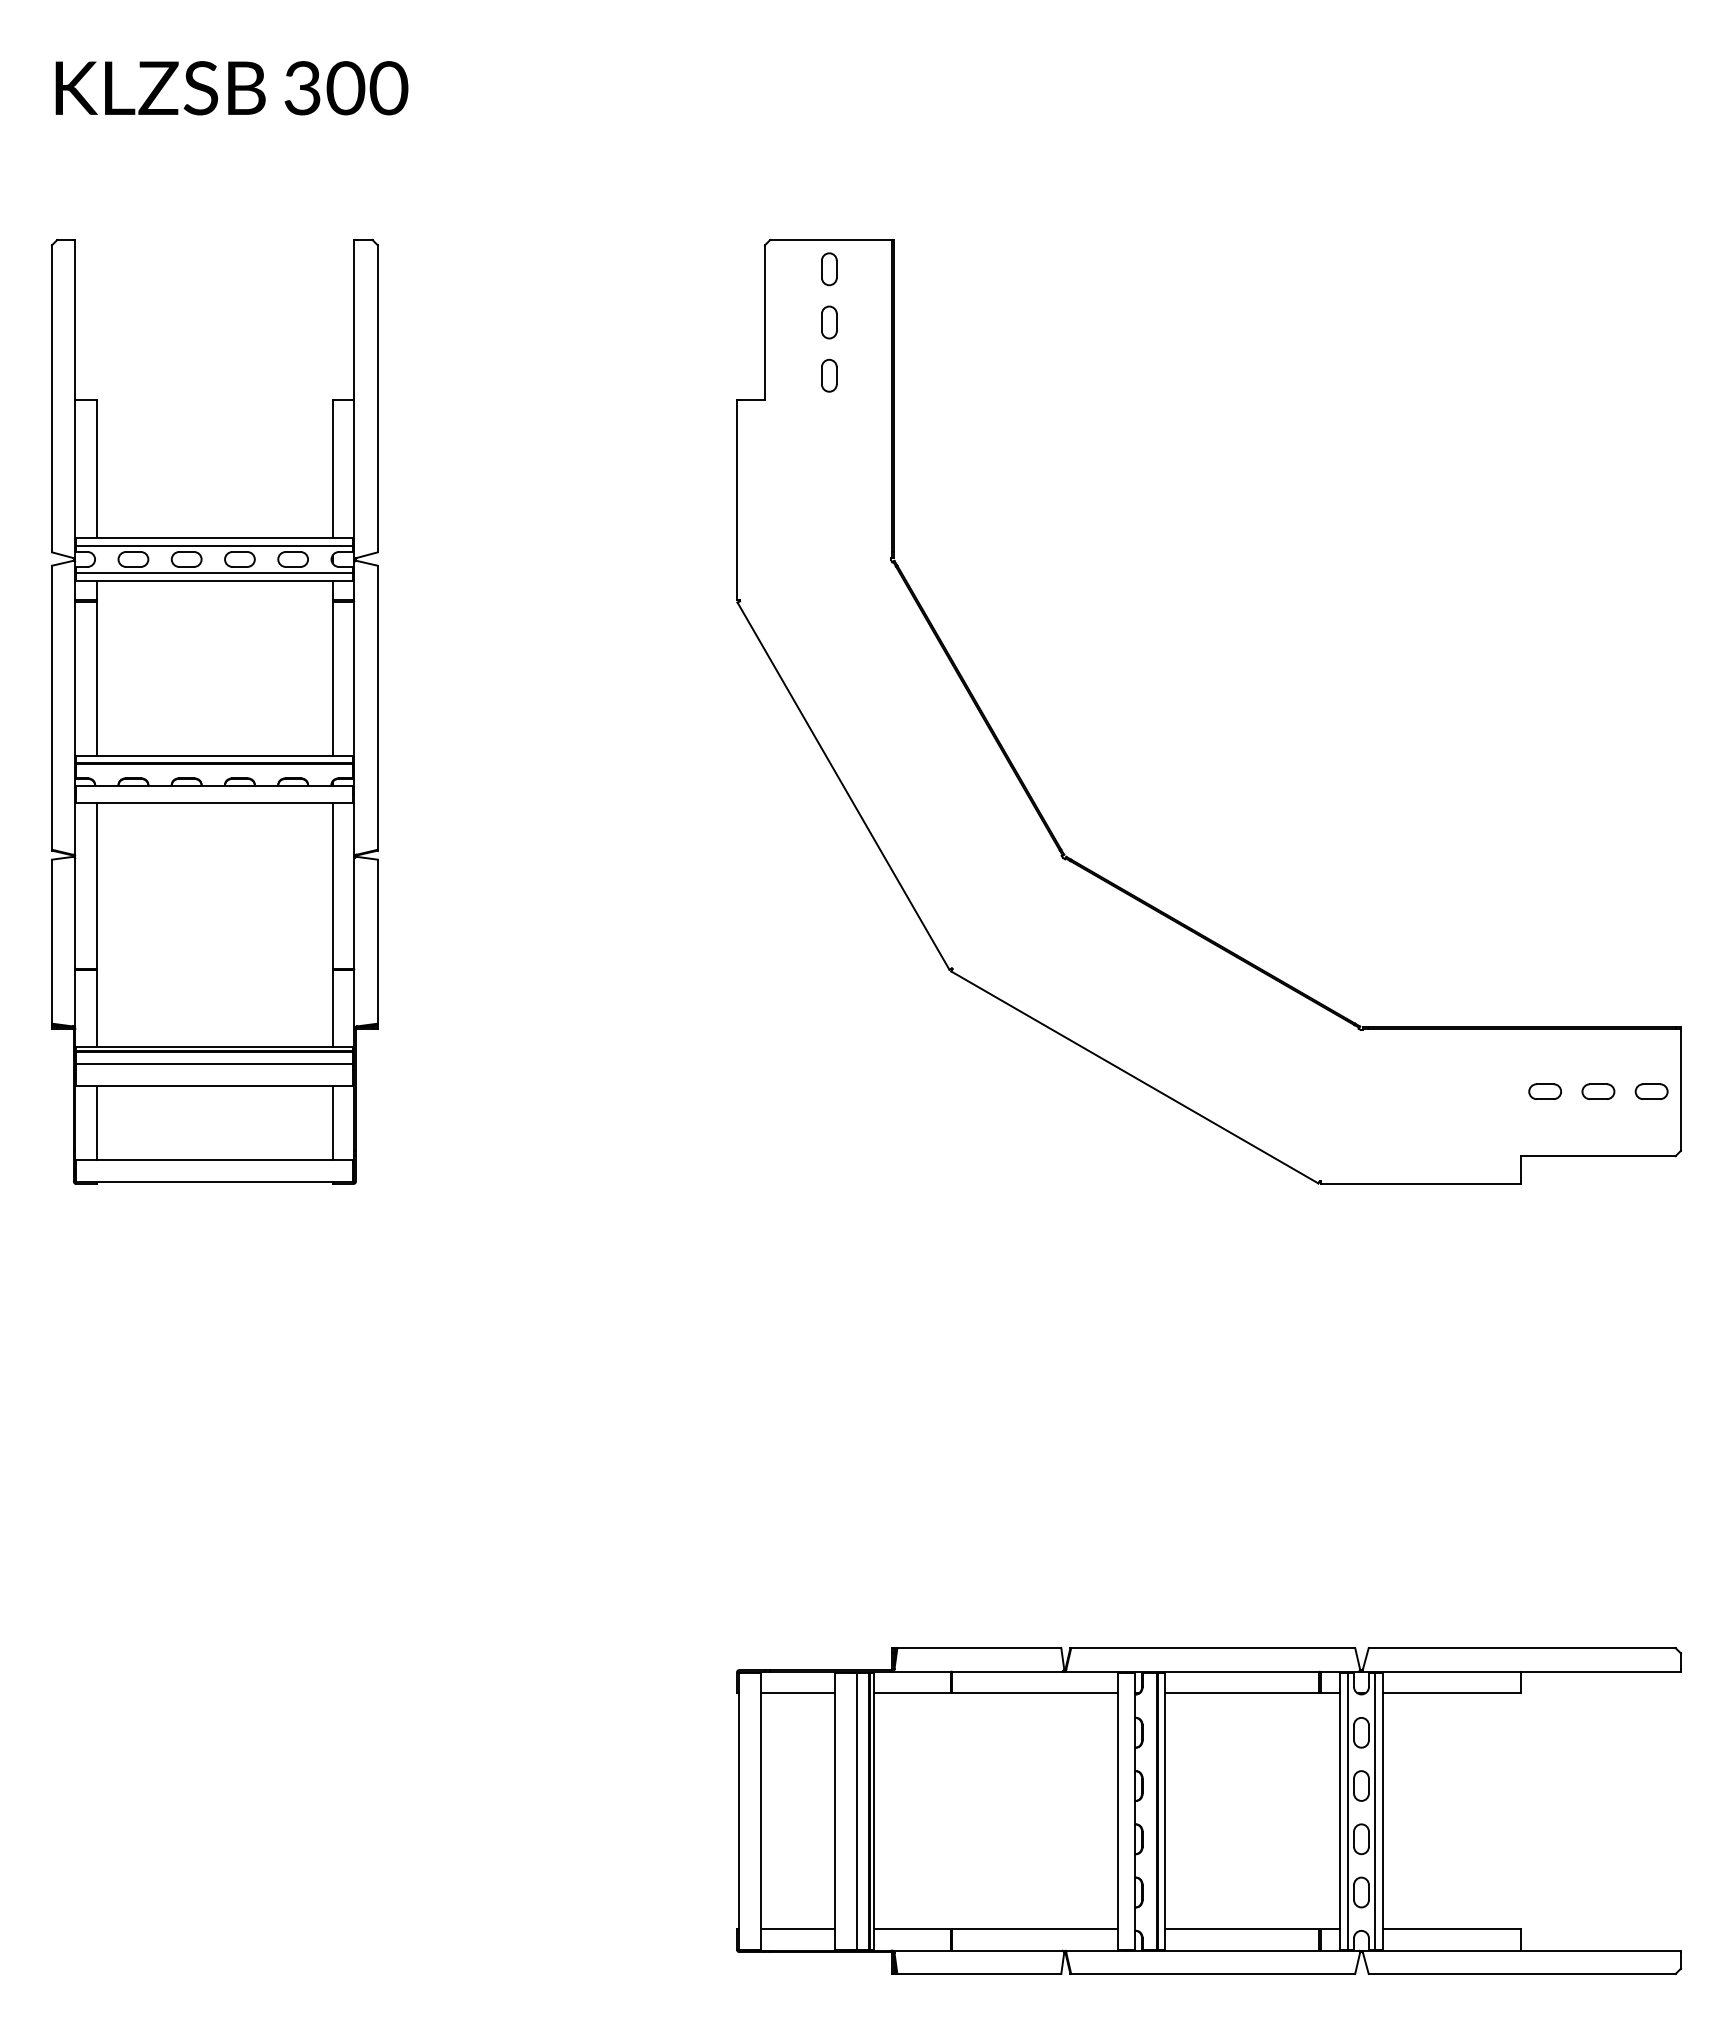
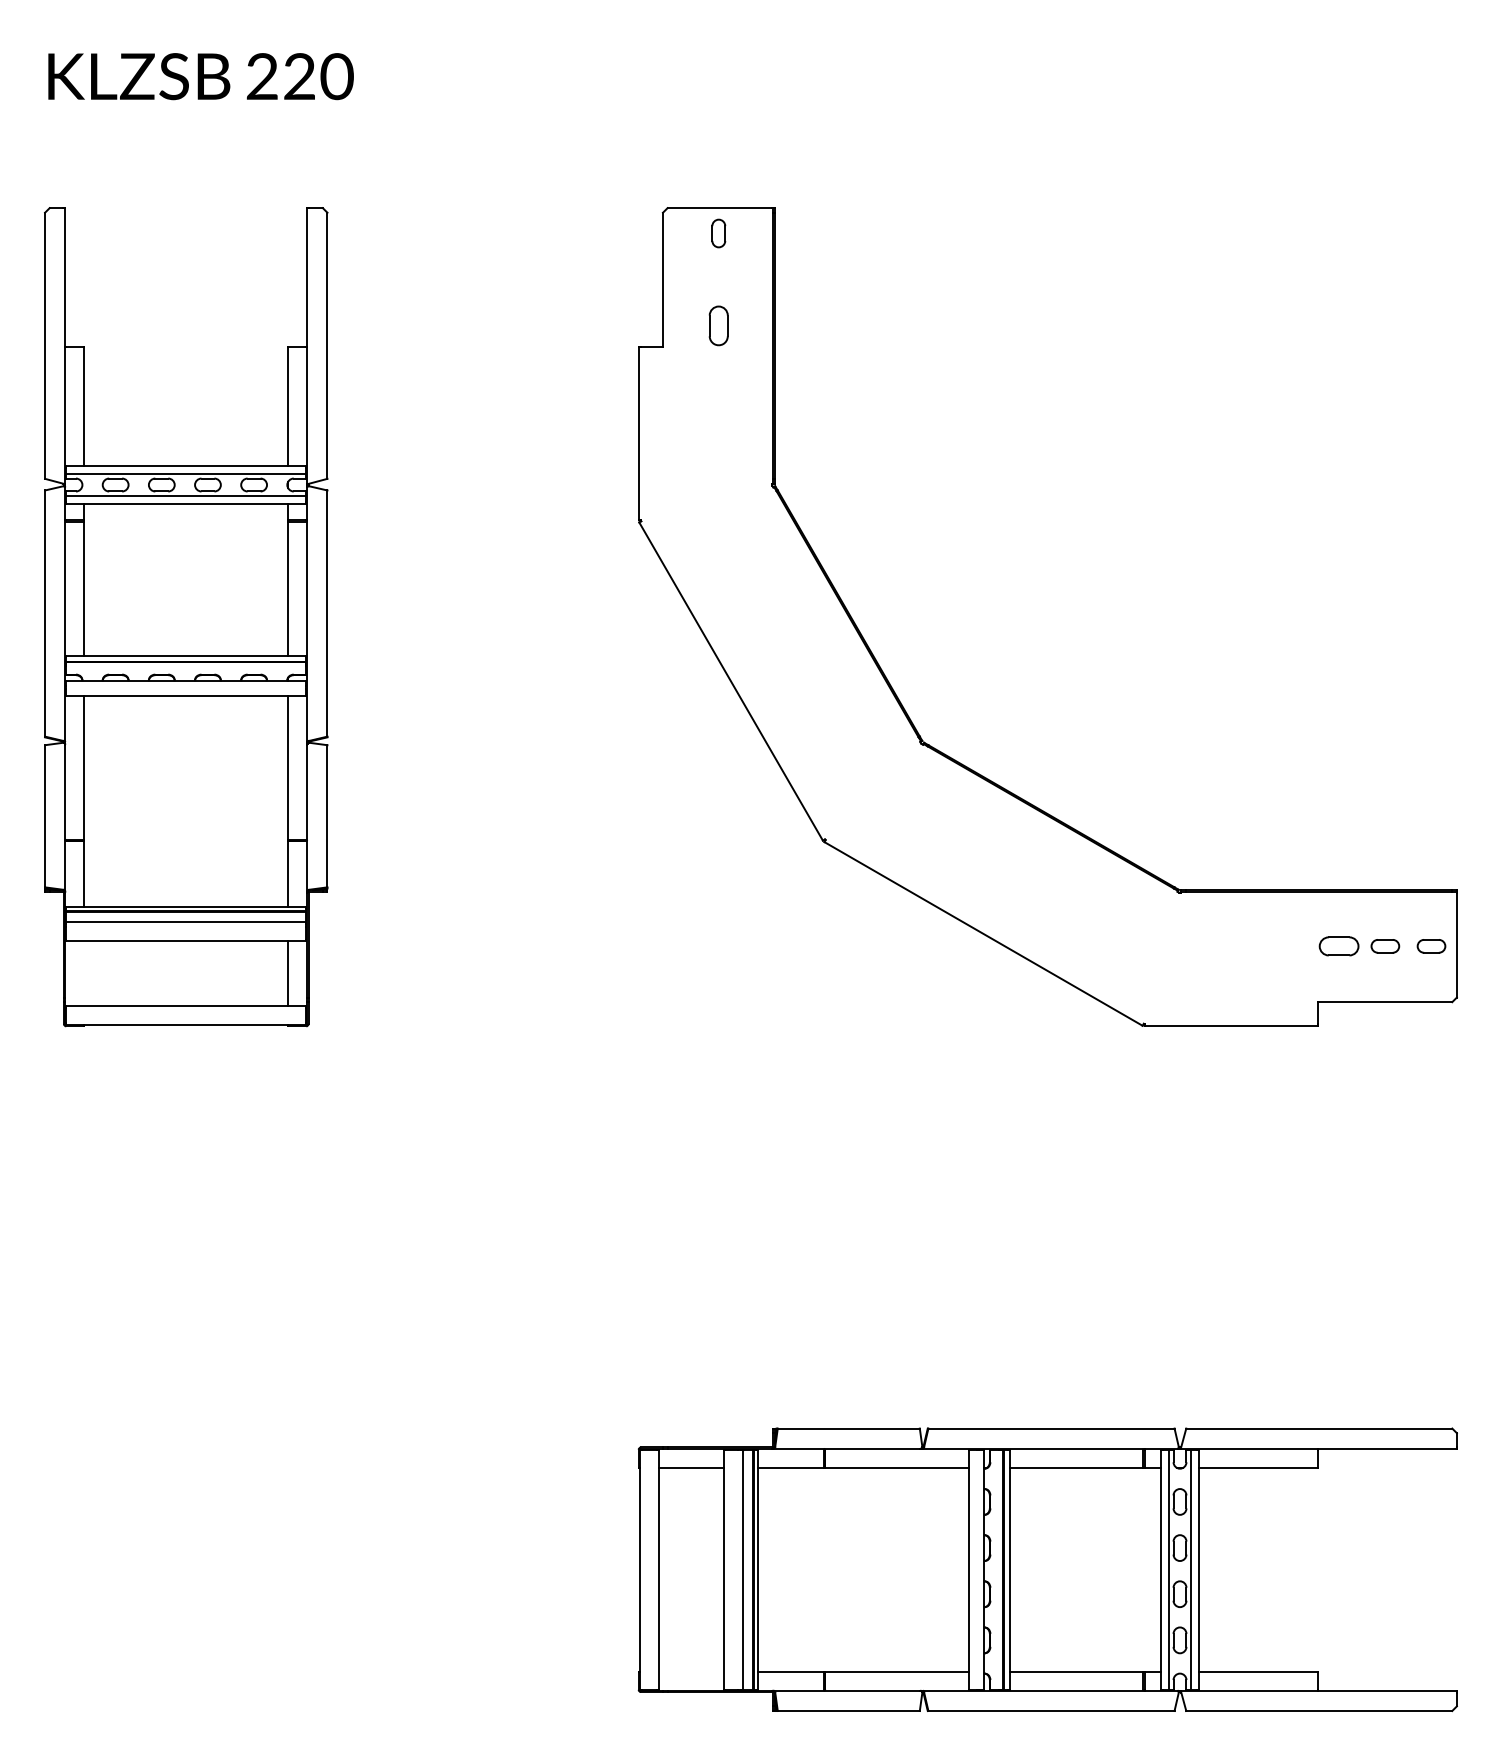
text: (324, 88) -> (281, 76), 300 -> 220
part: (829, 322) -> (718, 279), removed
part: (829, 375) -> (718, 325), size x1.4
part: (1545, 1091) -> (1339, 946), size x1.4
line: (97, 1123) -> (84, 973), removed
line: (797, 1928) -> (691, 1671), removed

